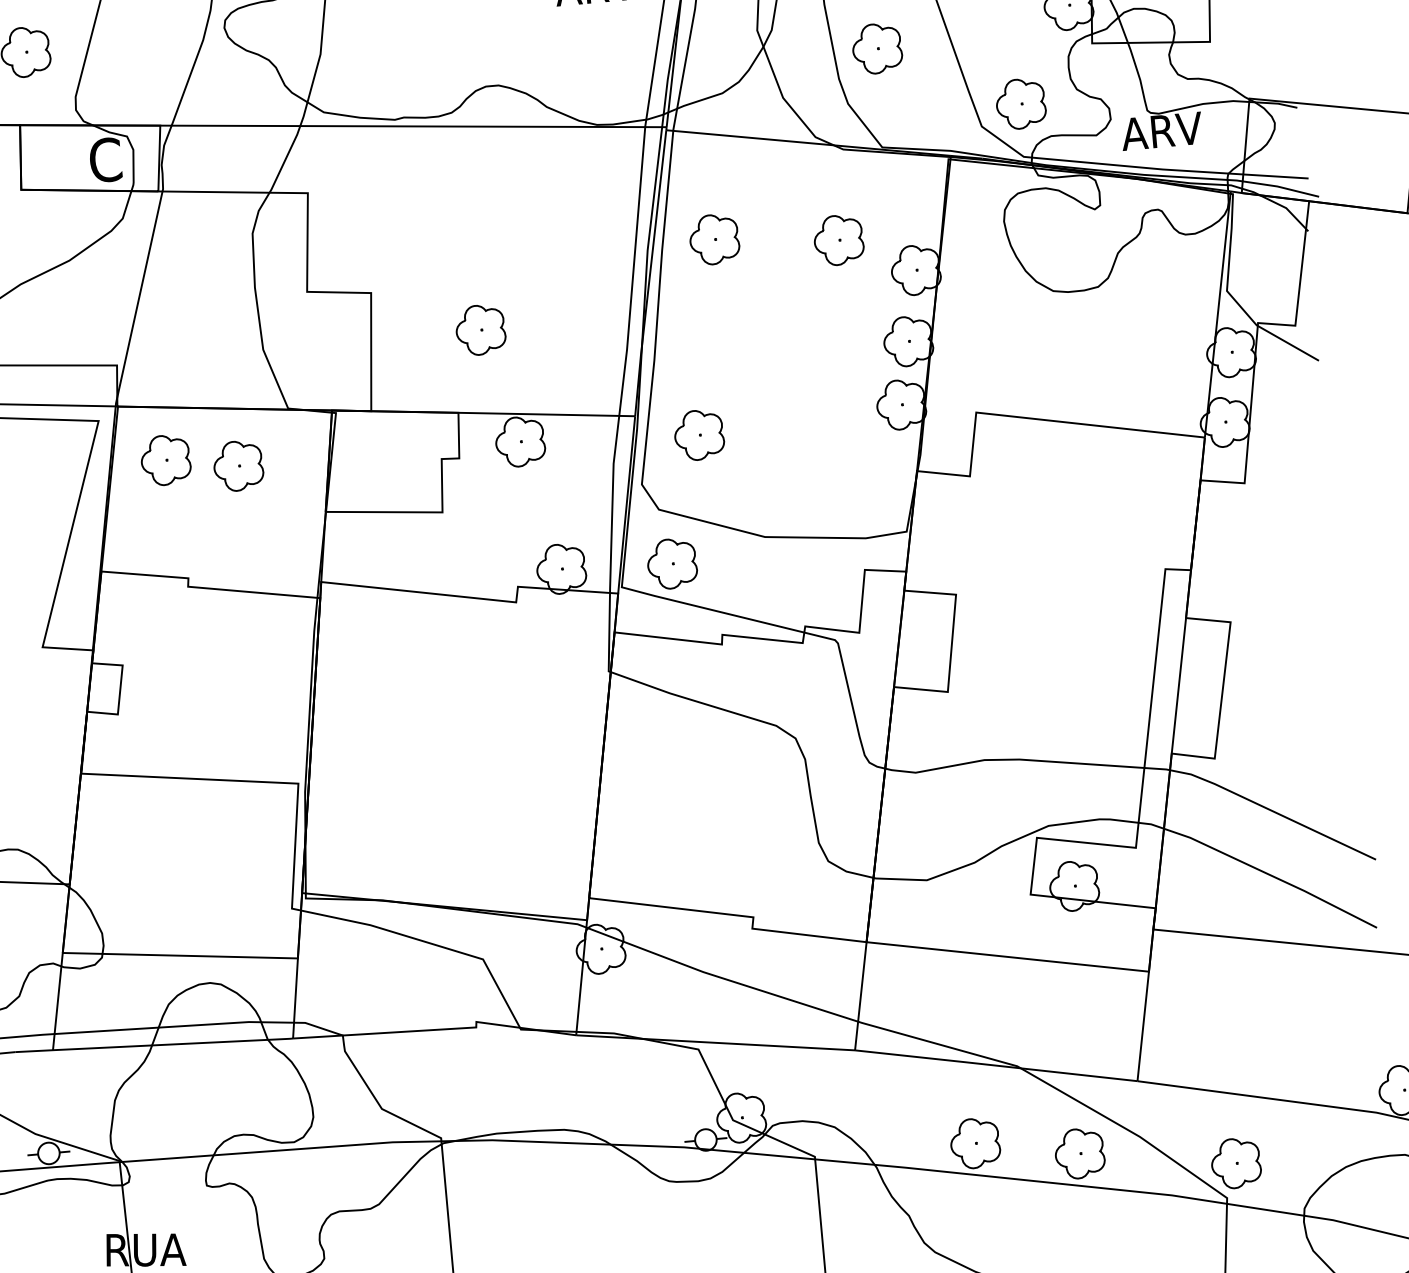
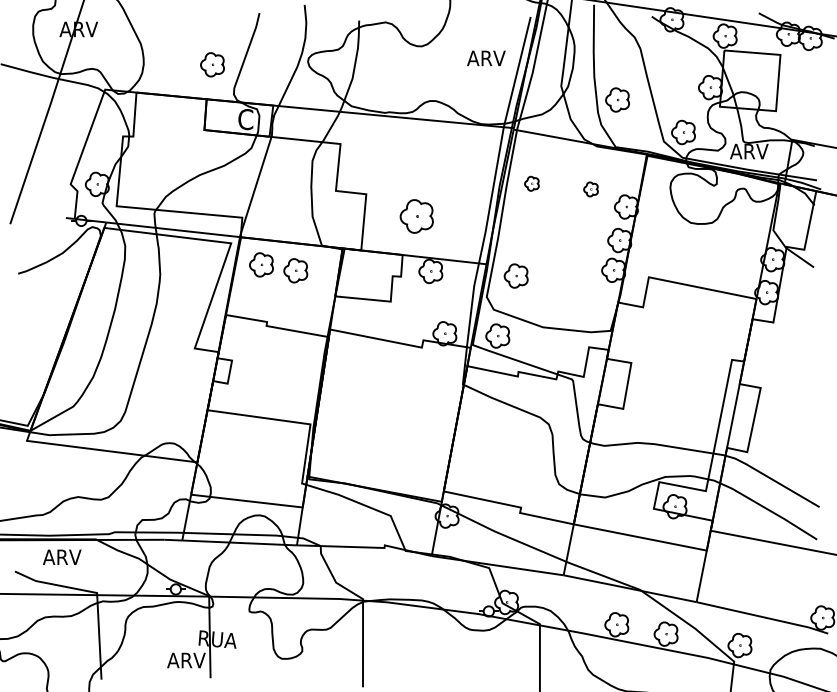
part: (713, 239) -> (531, 183), size x0.6
part: (837, 240) -> (590, 189), size x0.6
part: (480, 329) -> (416, 216), size x1.4

